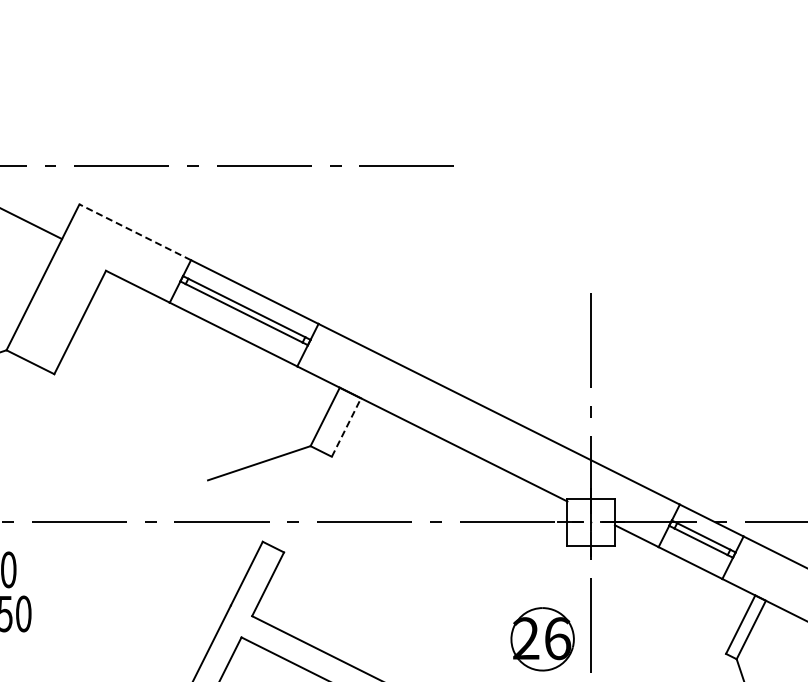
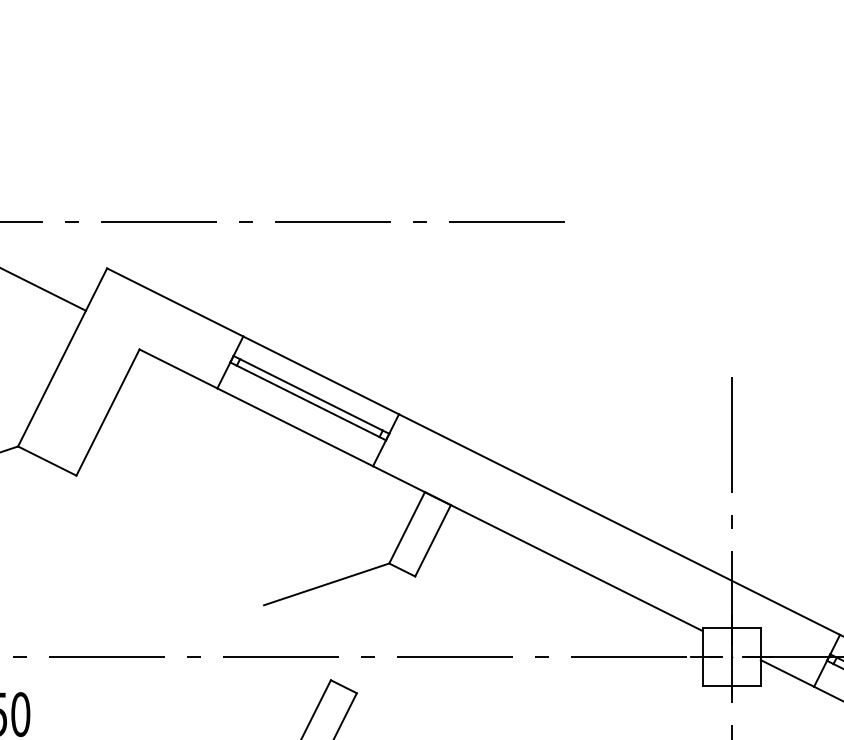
line: (134, 232) -> (174, 302), dashed -> solid
line: (346, 427) -> (433, 540), dashed -> solid

